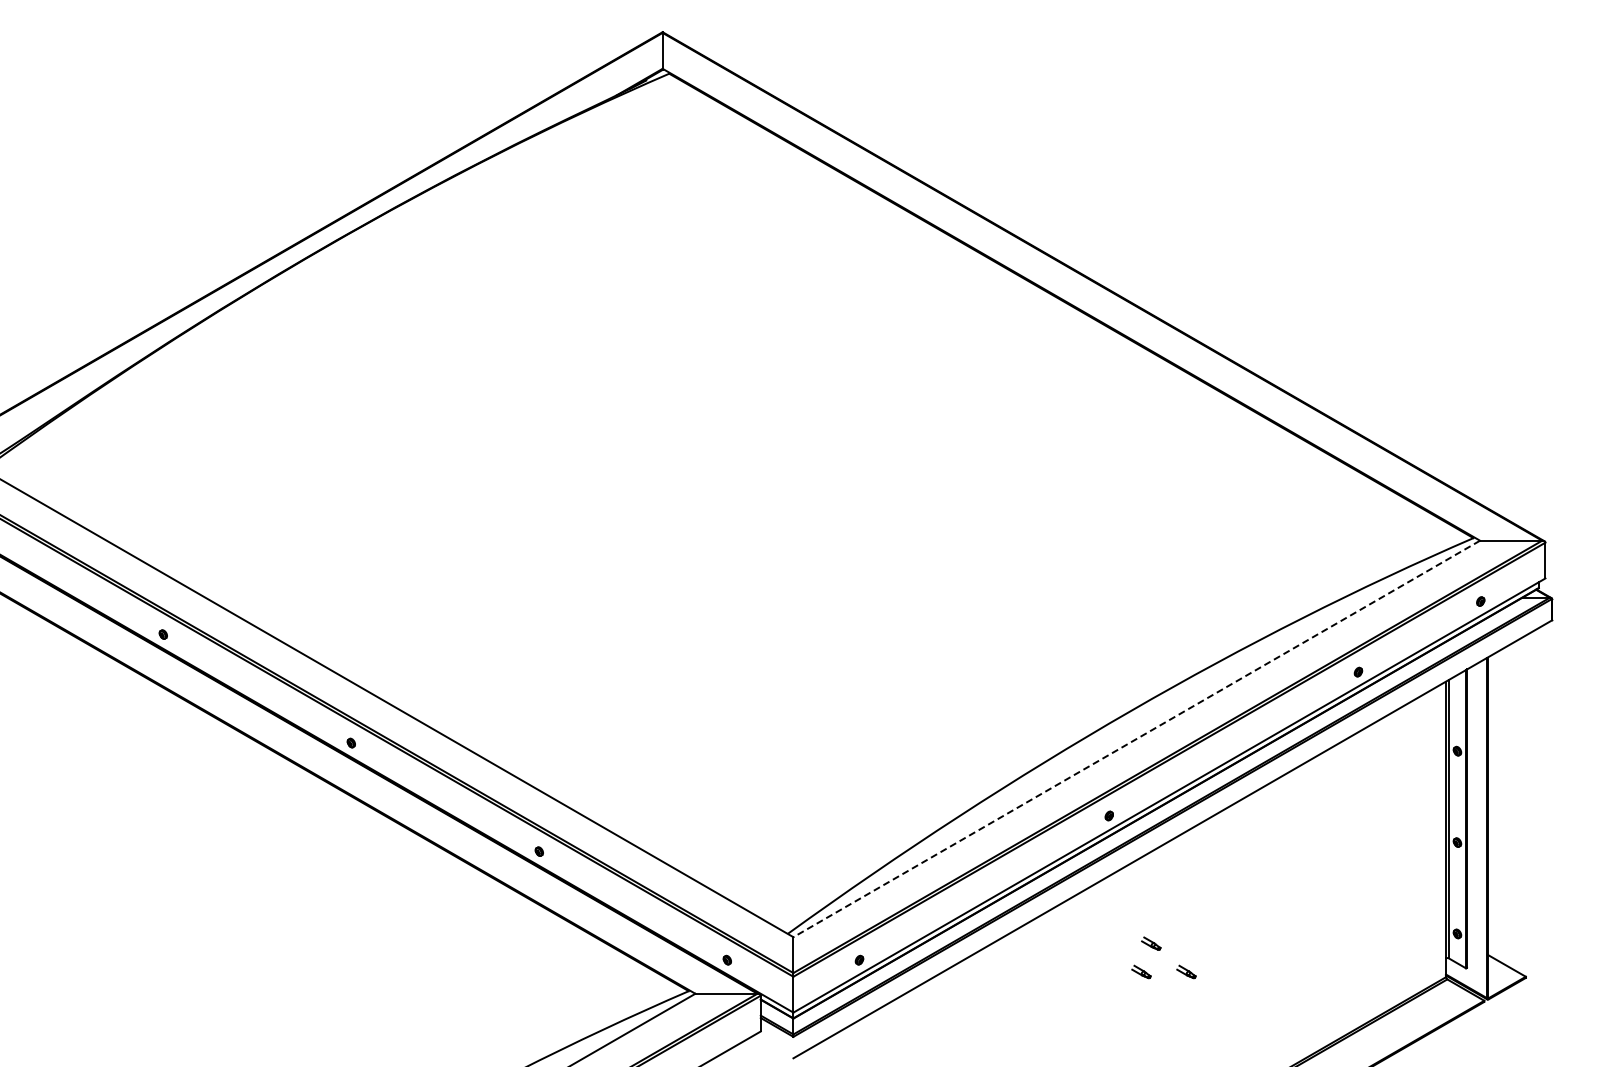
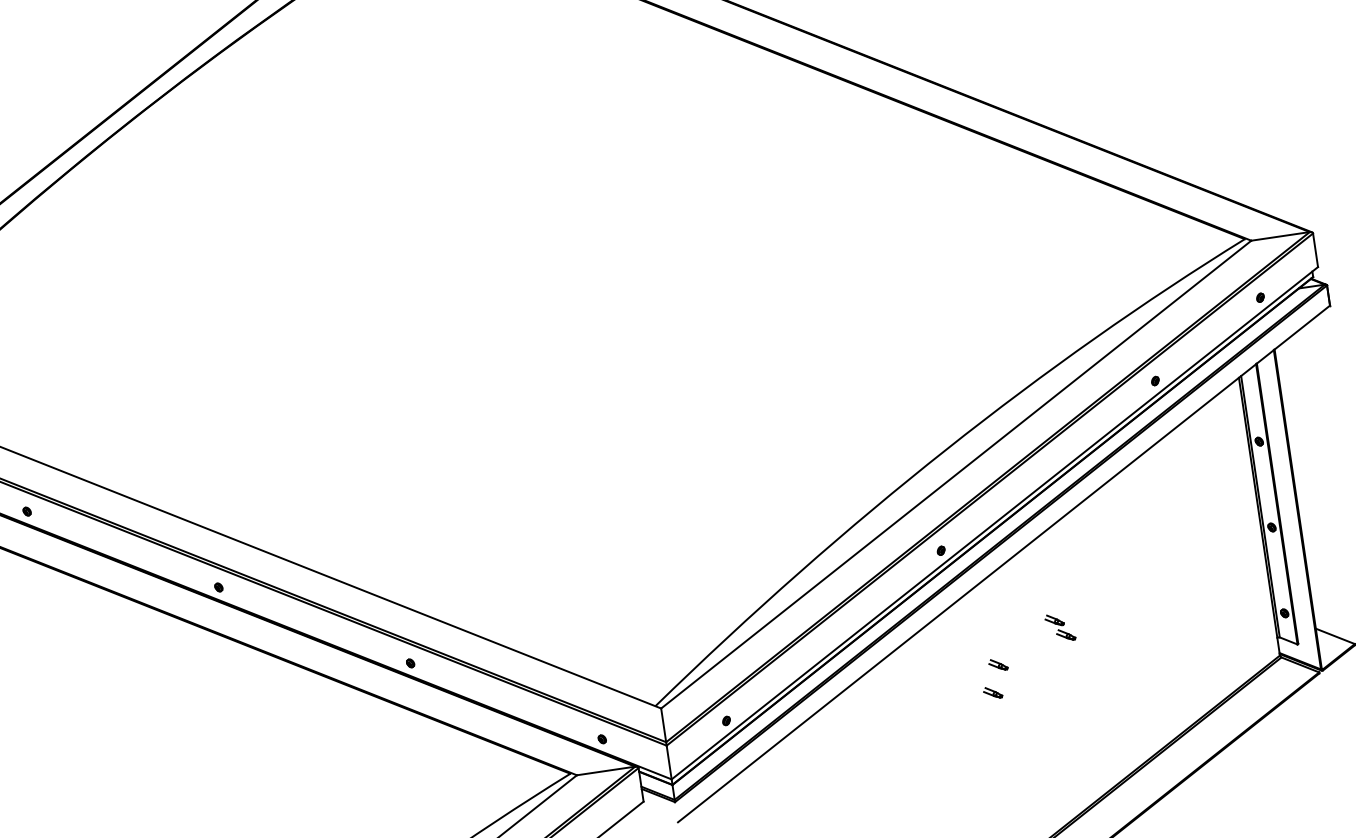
line: (1136, 739) -> (956, 475), dashed -> solid
part: (1221, 914) -> (1060, 627), added
part: (1186, 971) -> (1035, 686), removed

